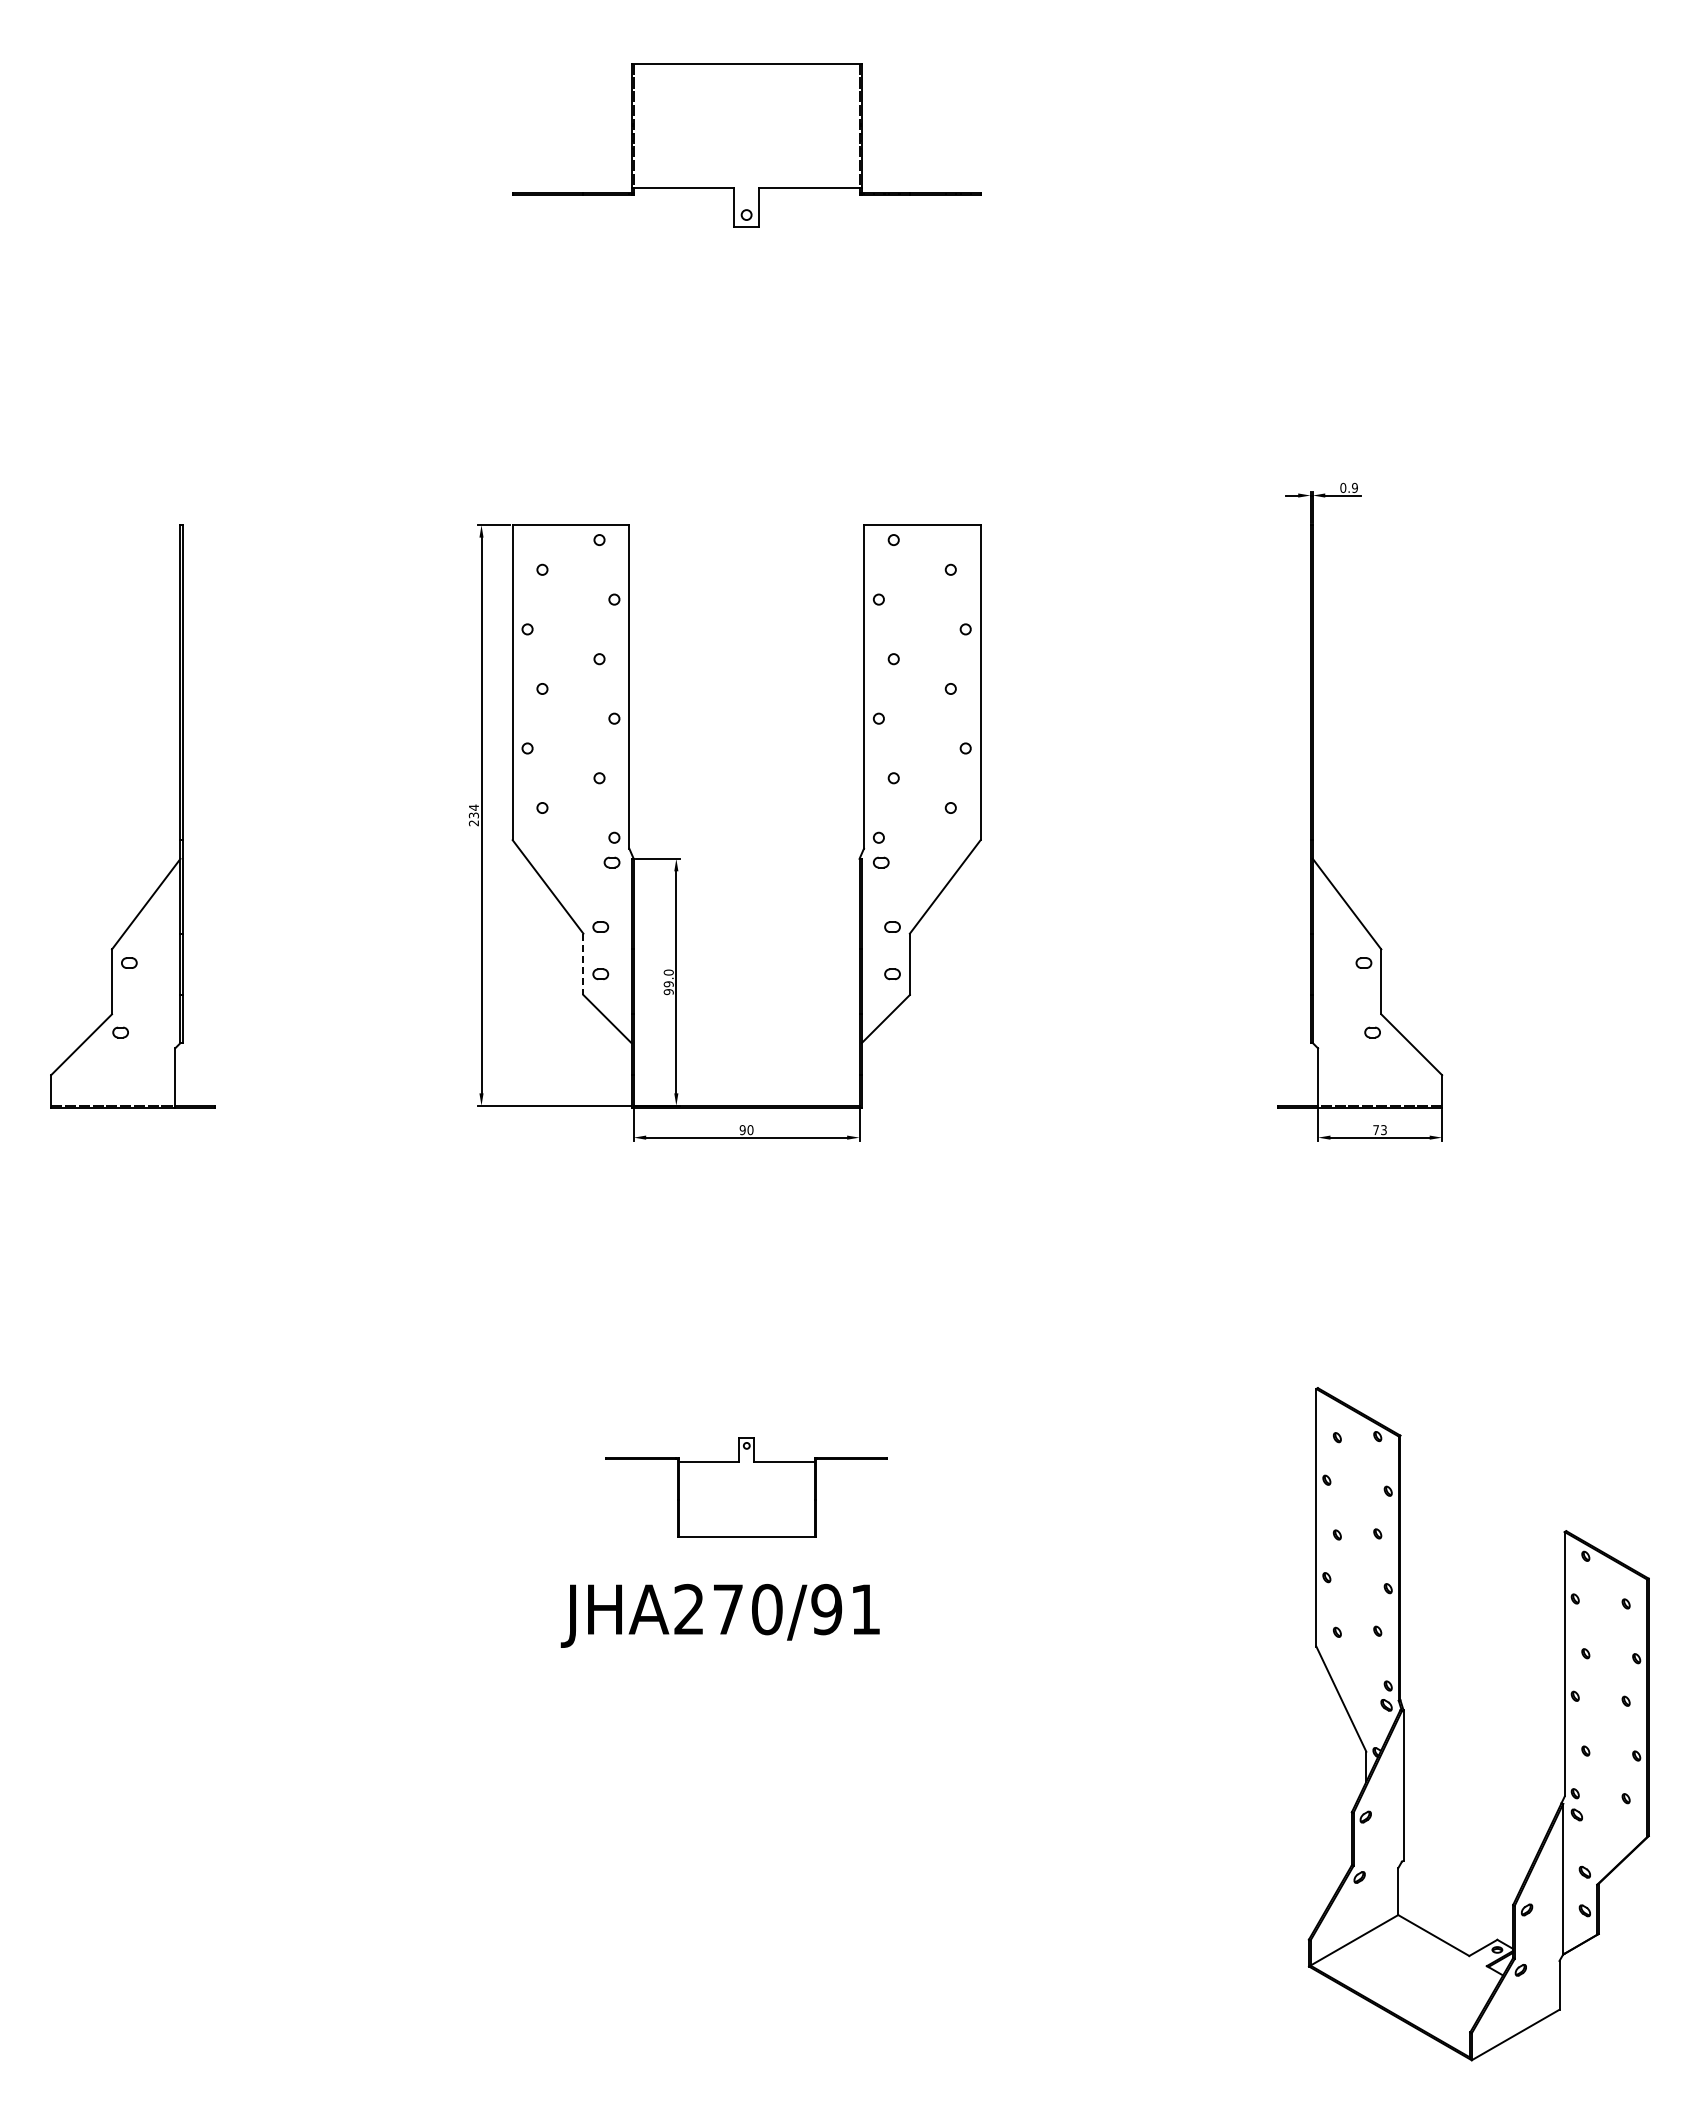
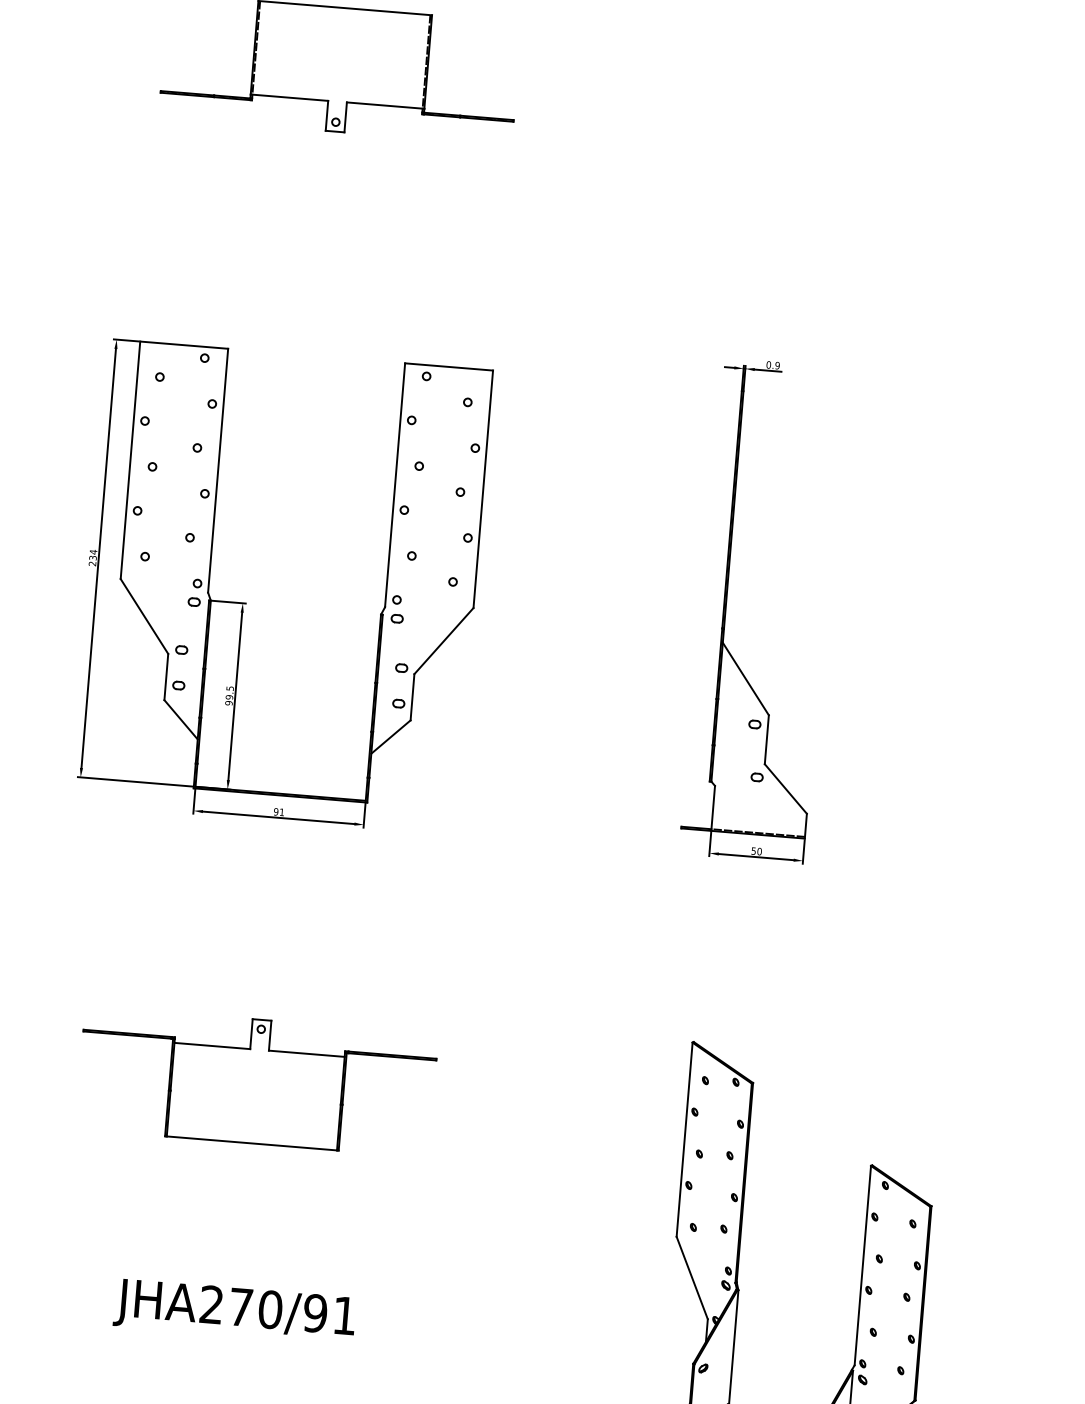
line: (583, 964) -> (166, 677), dashed -> solid
text: (668, 972) -> (229, 688), 99.0 -> 99.5
text: (750, 1130) -> (282, 812), 90 -> 91
text: (1379, 1130) -> (756, 851), 73 -> 50
part: (746, 1487) -> (256, 1081), size x1.67
text: (719, 1615) -> (234, 1311), moved

